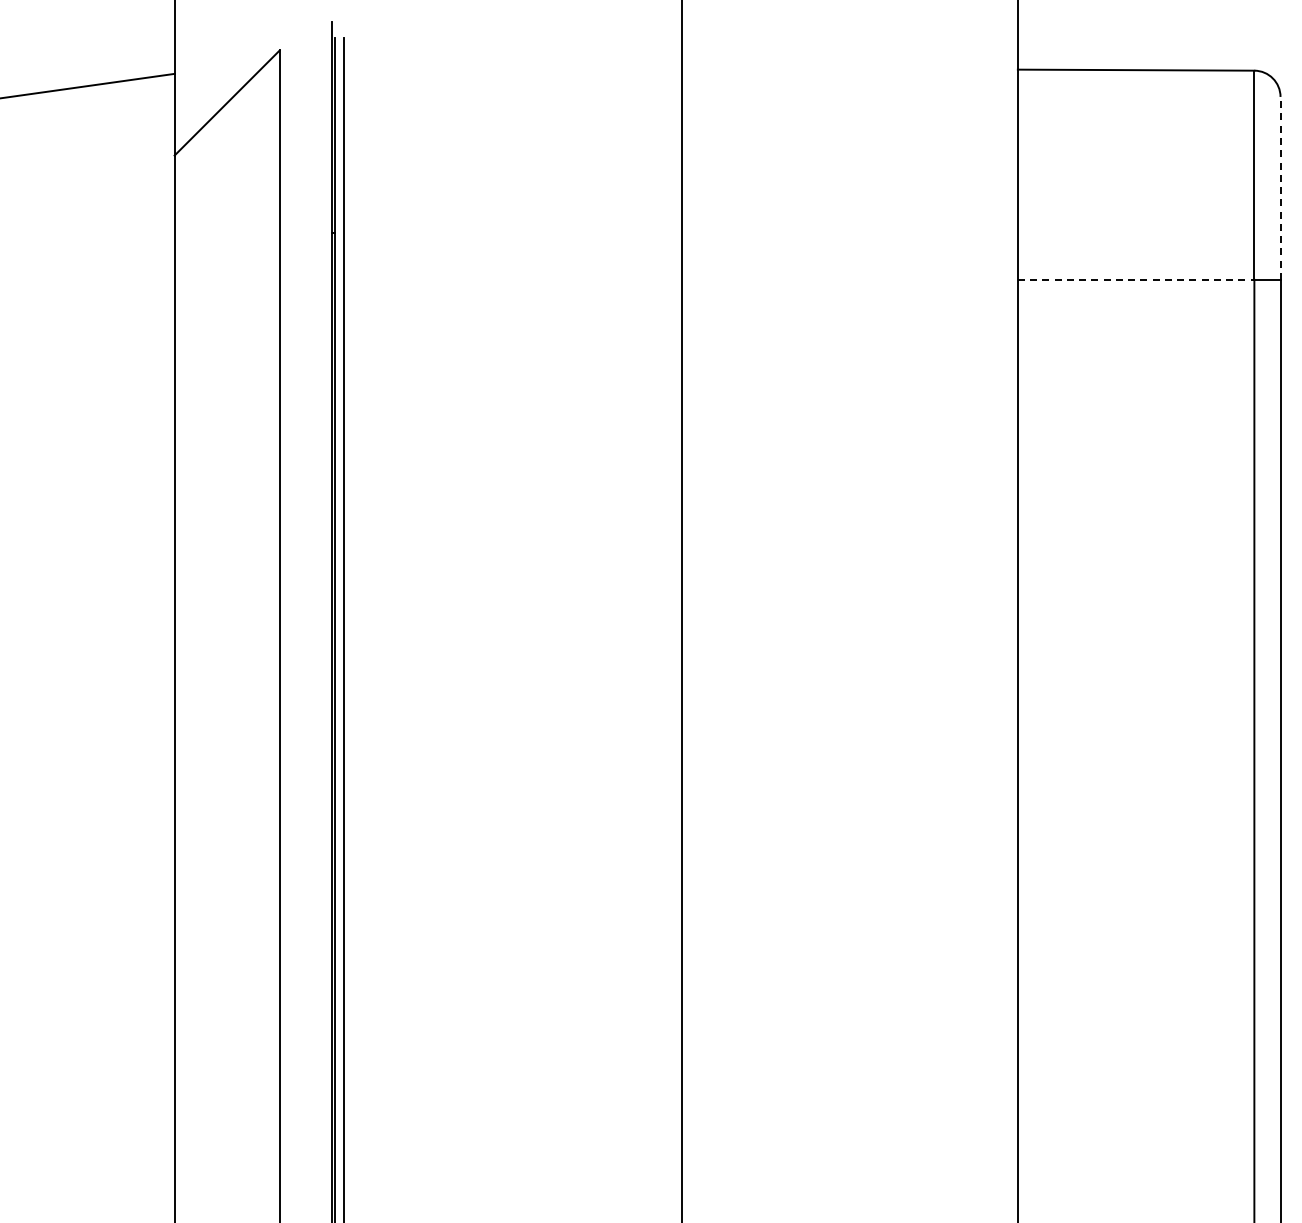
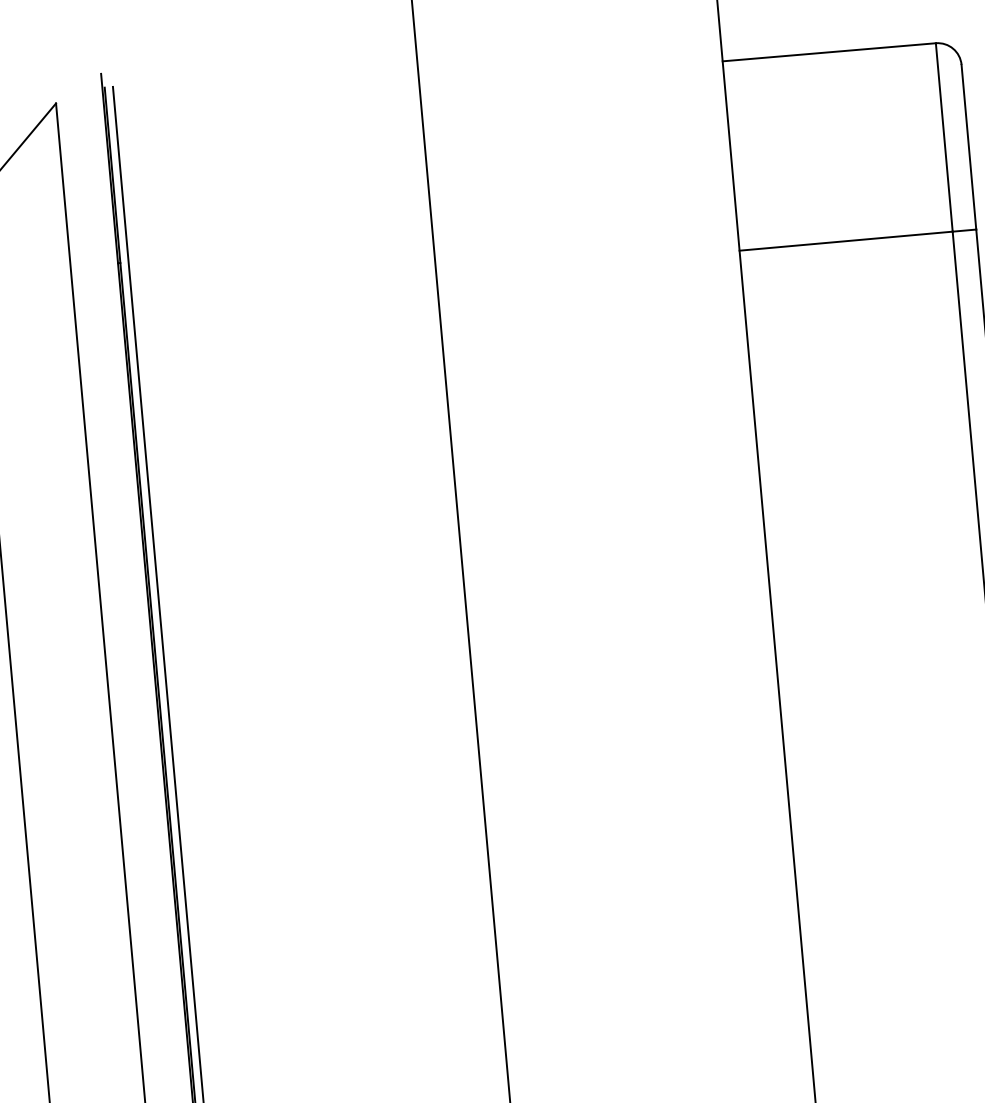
line: (1280, 187) -> (968, 146), dashed -> solid
line: (1136, 279) -> (846, 240), dashed -> solid

